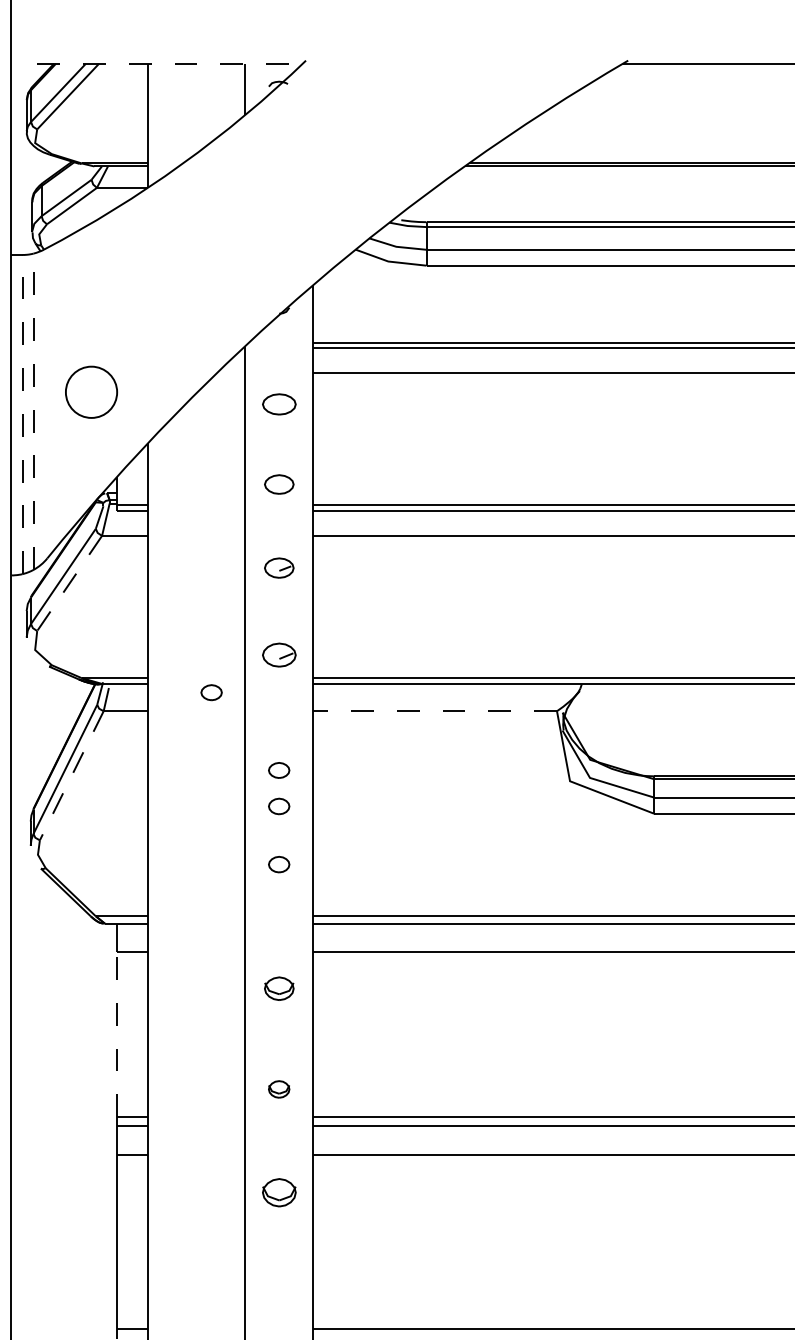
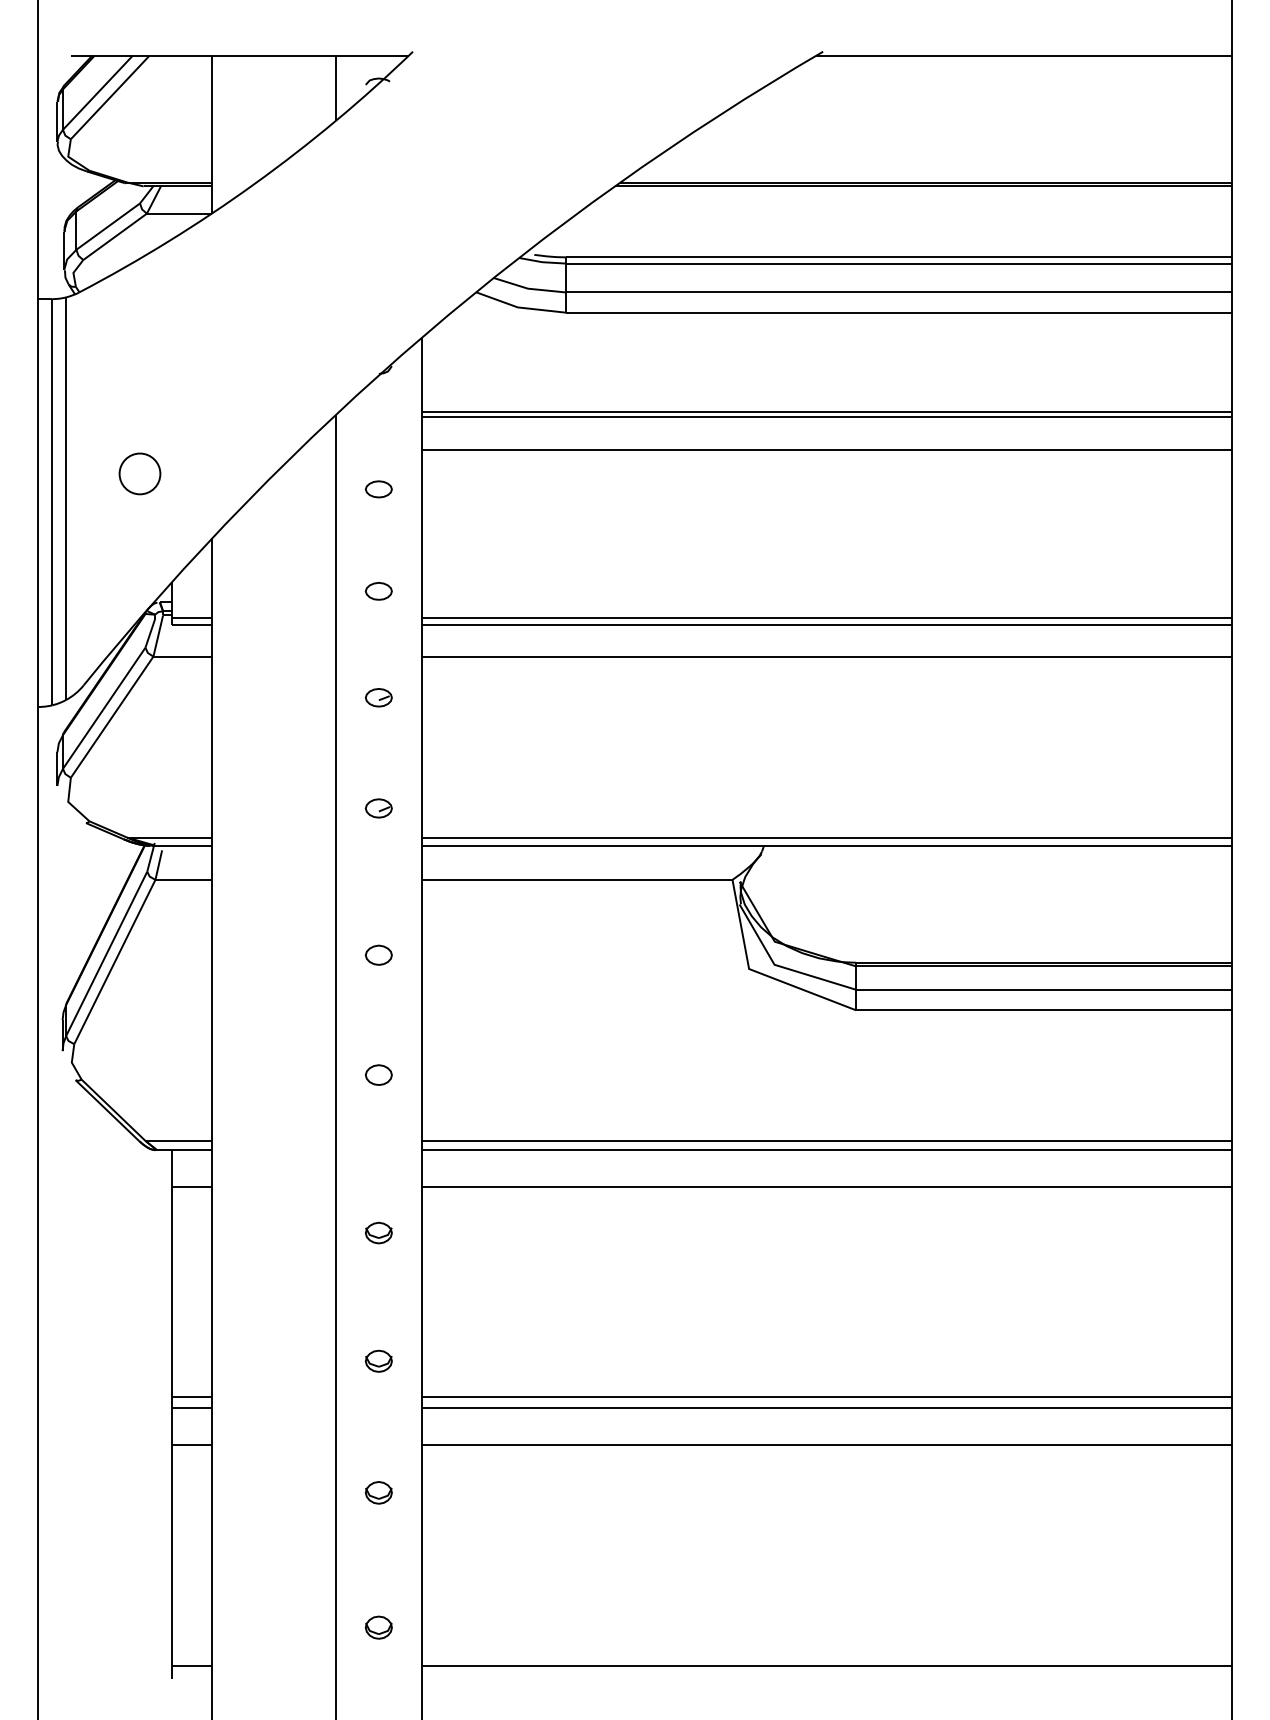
line: (169, 63) -> (239, 55), dashed -> solid
part: (91, 391) -> (139, 473), size x0.62
part: (278, 404) -> (378, 489), size x0.62
line: (33, 411) -> (66, 498), dashed -> solid
line: (22, 413) -> (52, 501), dashed -> solid
part: (278, 484) -> (378, 591), size x0.71
part: (278, 567) -> (378, 697), size x0.71
line: (69, 583) -> (111, 717), dashed -> solid
part: (278, 655) -> (378, 808), size x0.62
part: (211, 692) -> (292, 855), removed
line: (434, 710) -> (576, 879), dashed -> solid
line: (71, 776) -> (114, 962), dashed -> solid
part: (278, 806) -> (378, 1000), removed
part: (278, 988) -> (378, 1232), size x0.71
line: (117, 1034) -> (172, 1291), dashed -> solid
part: (278, 1192) -> (378, 1492), size x0.62
part: (278, 1298) -> (378, 1627), added

